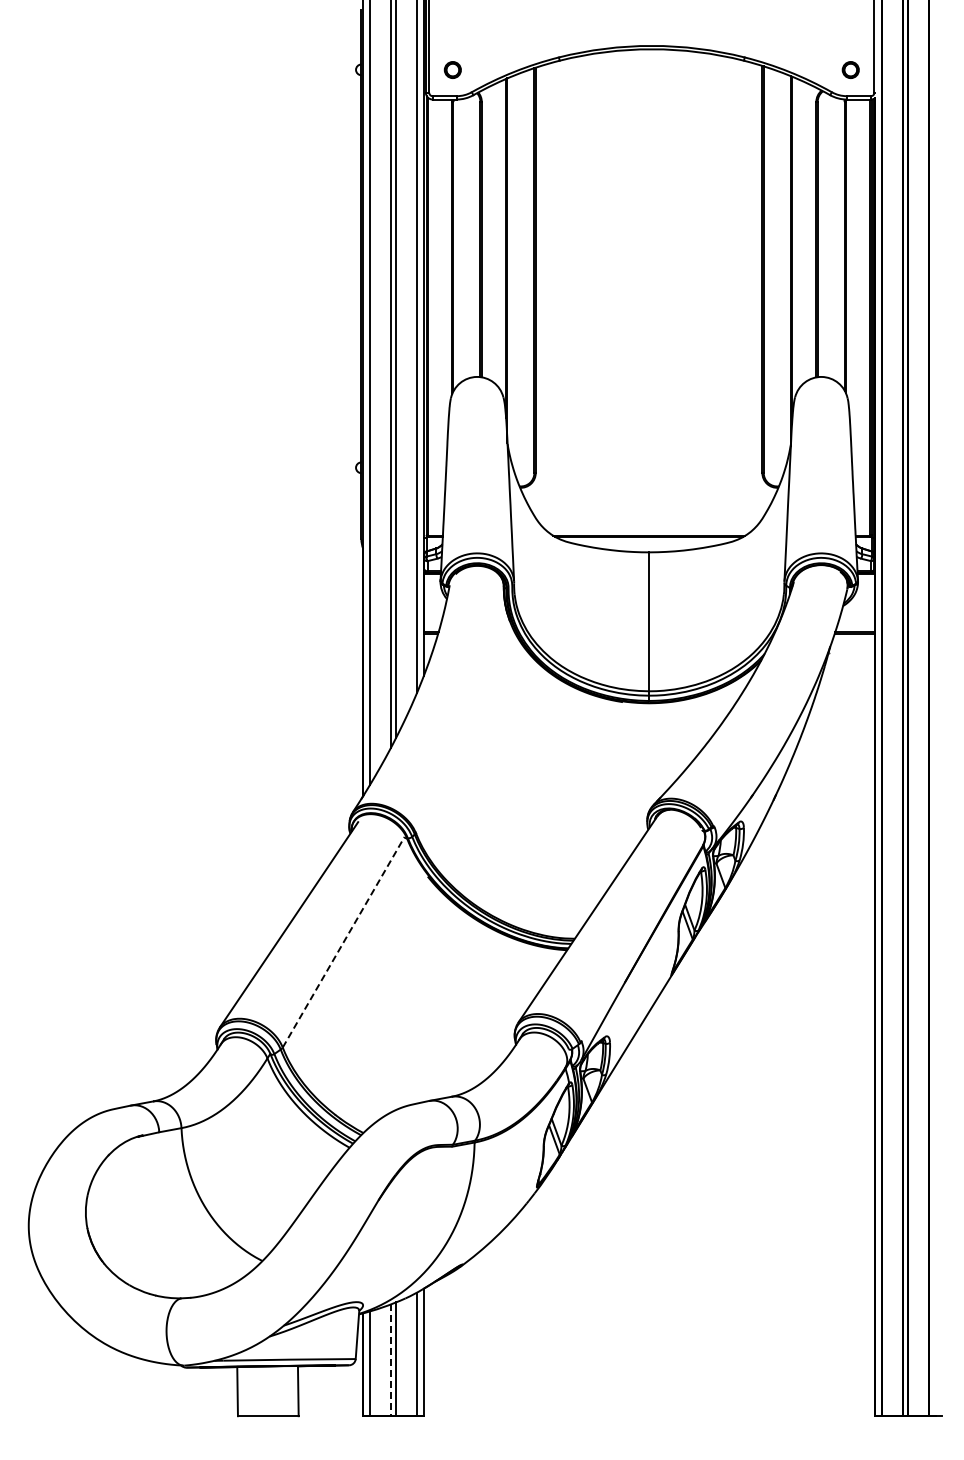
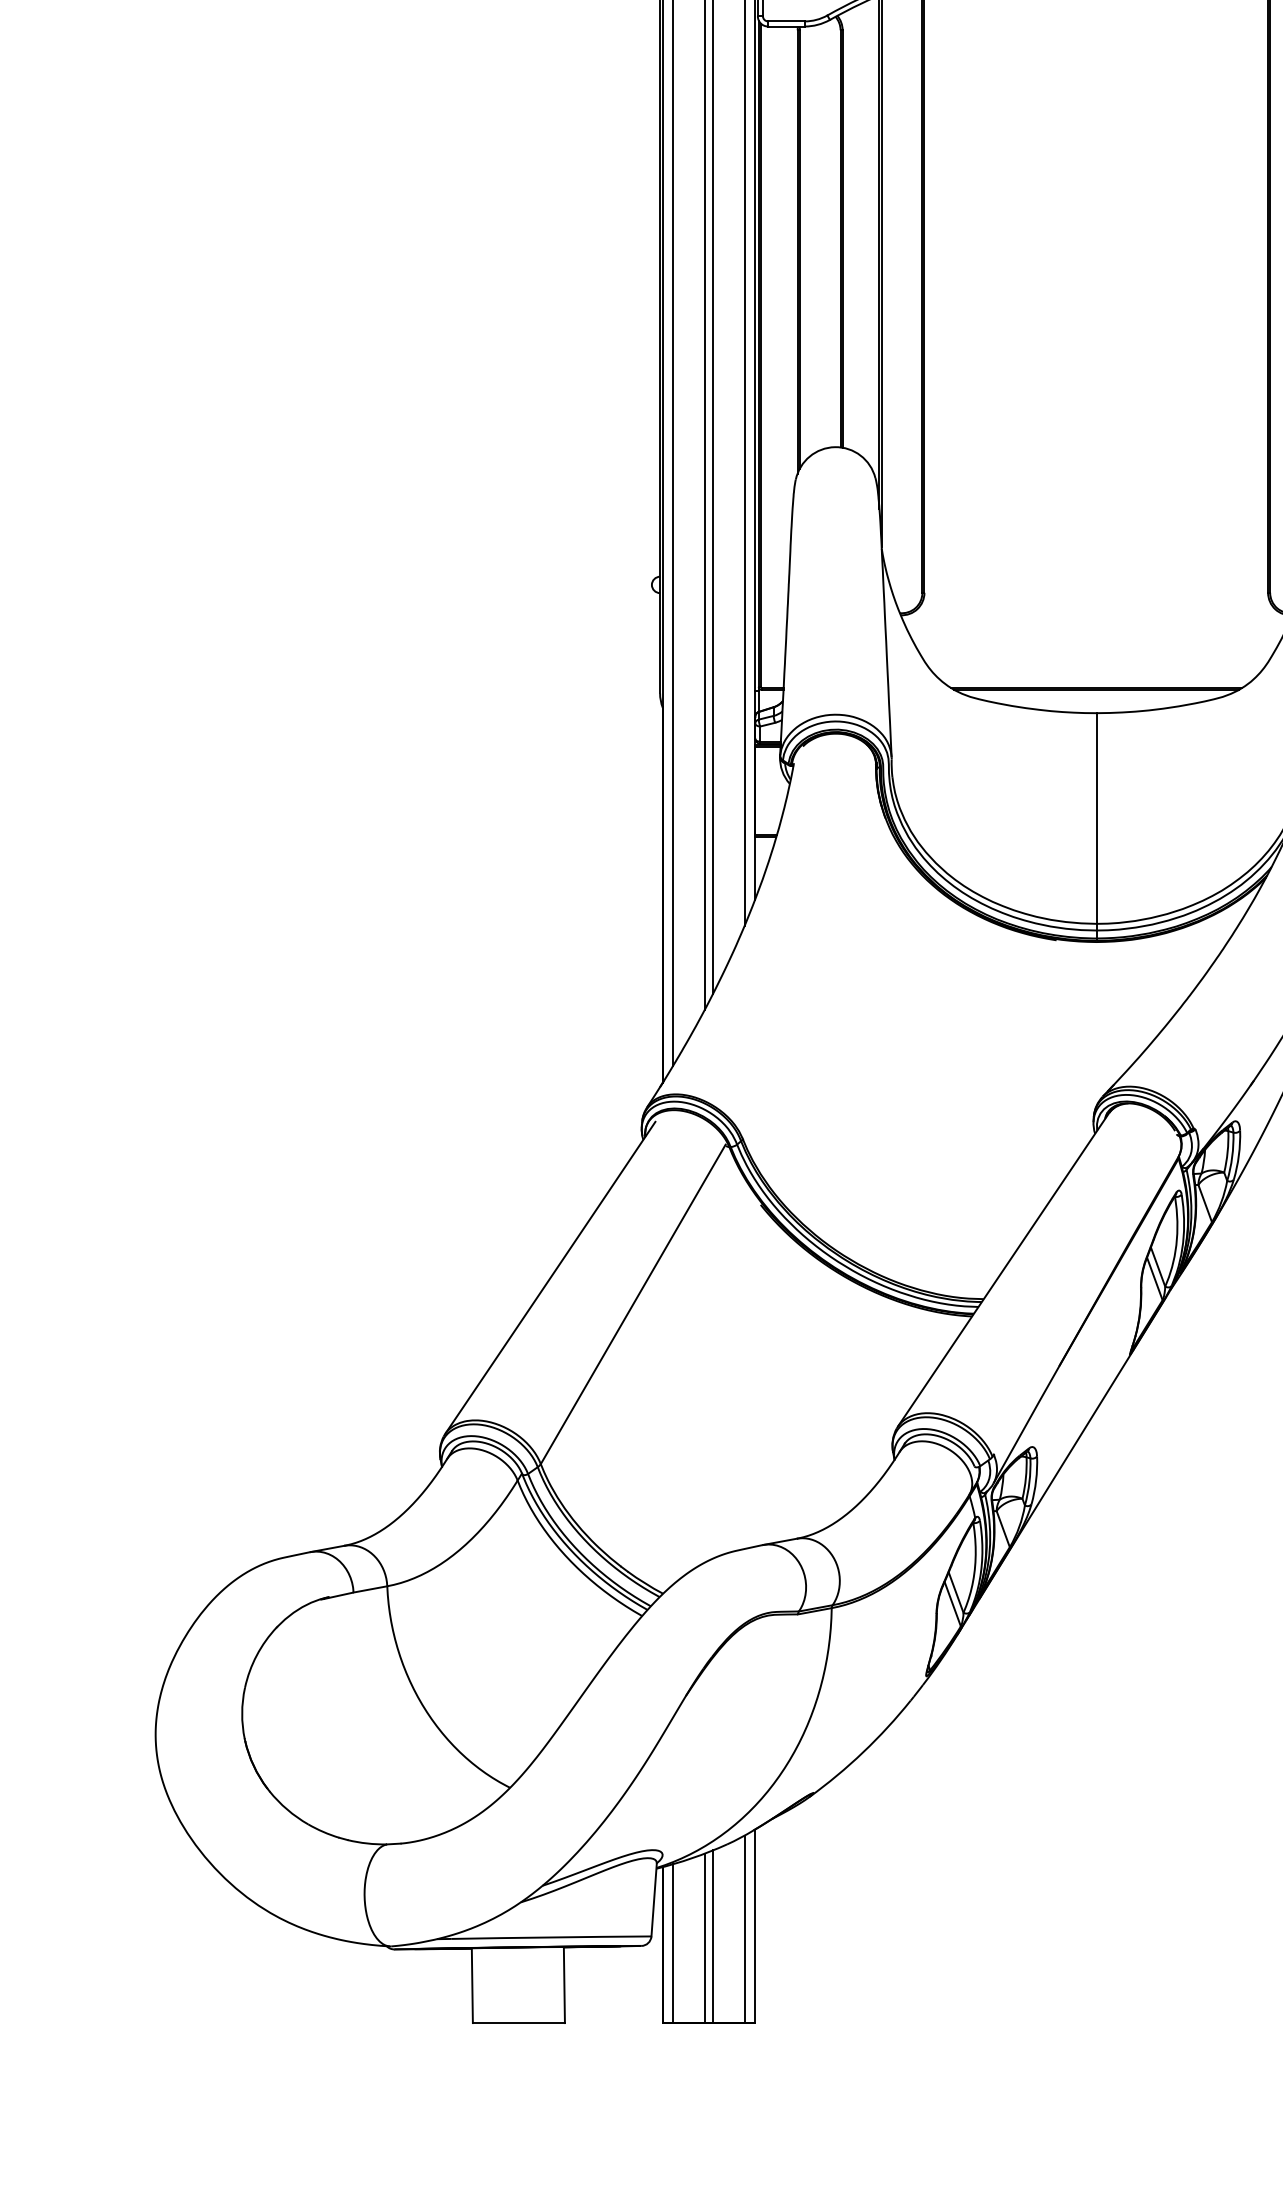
line: (343, 942) -> (632, 1304), dashed -> solid
line: (390, 1360) -> (704, 1938), dashed -> solid

